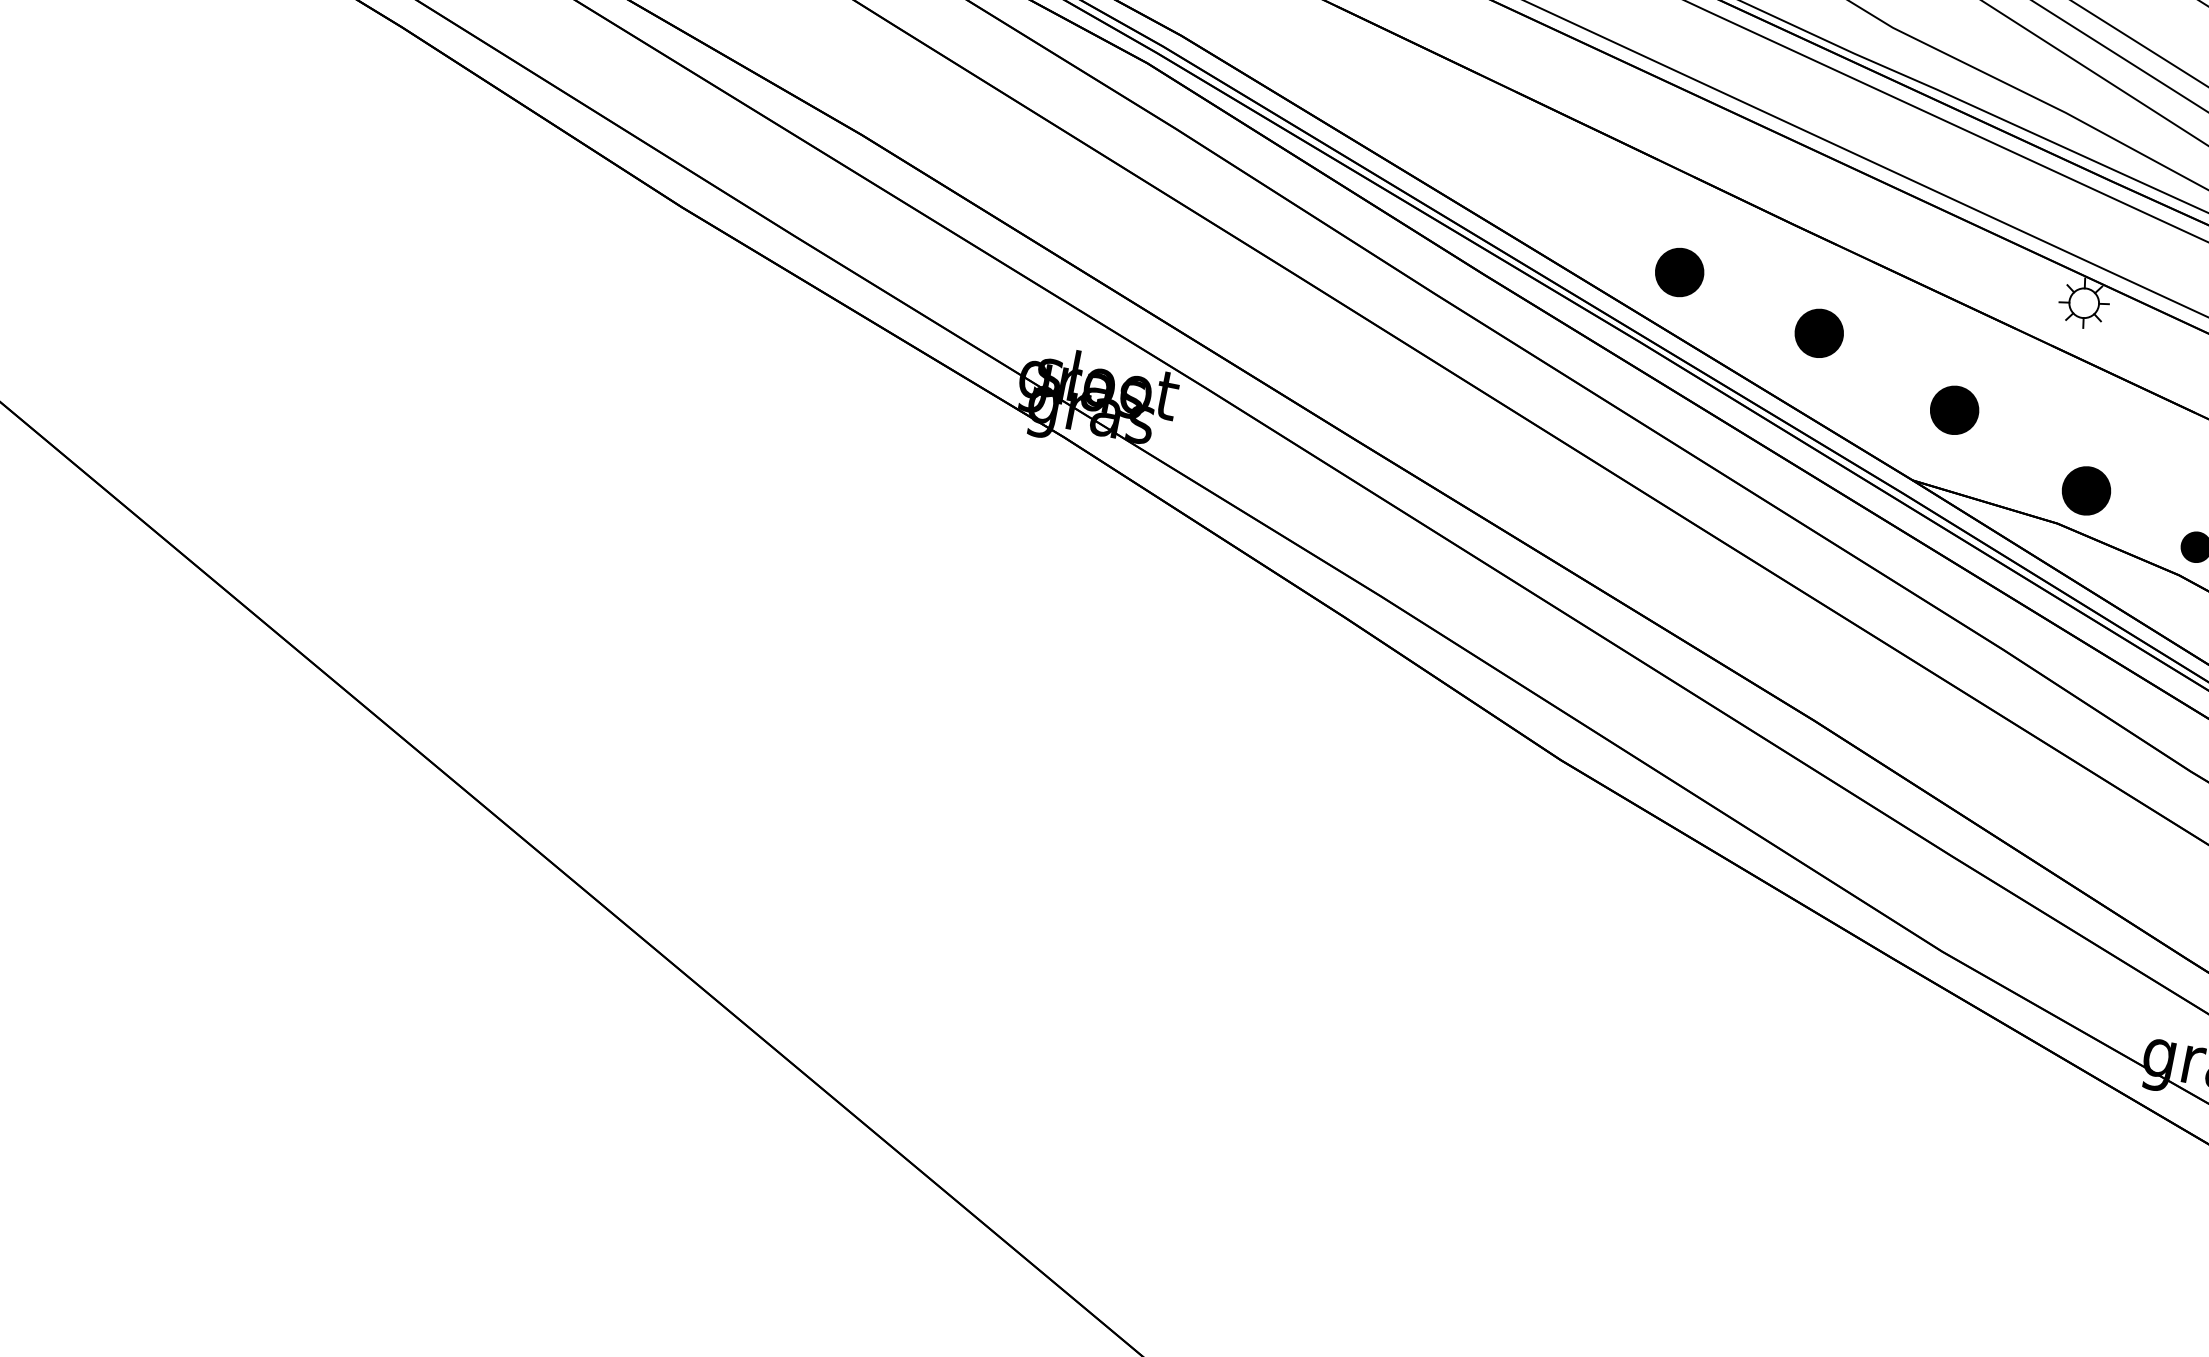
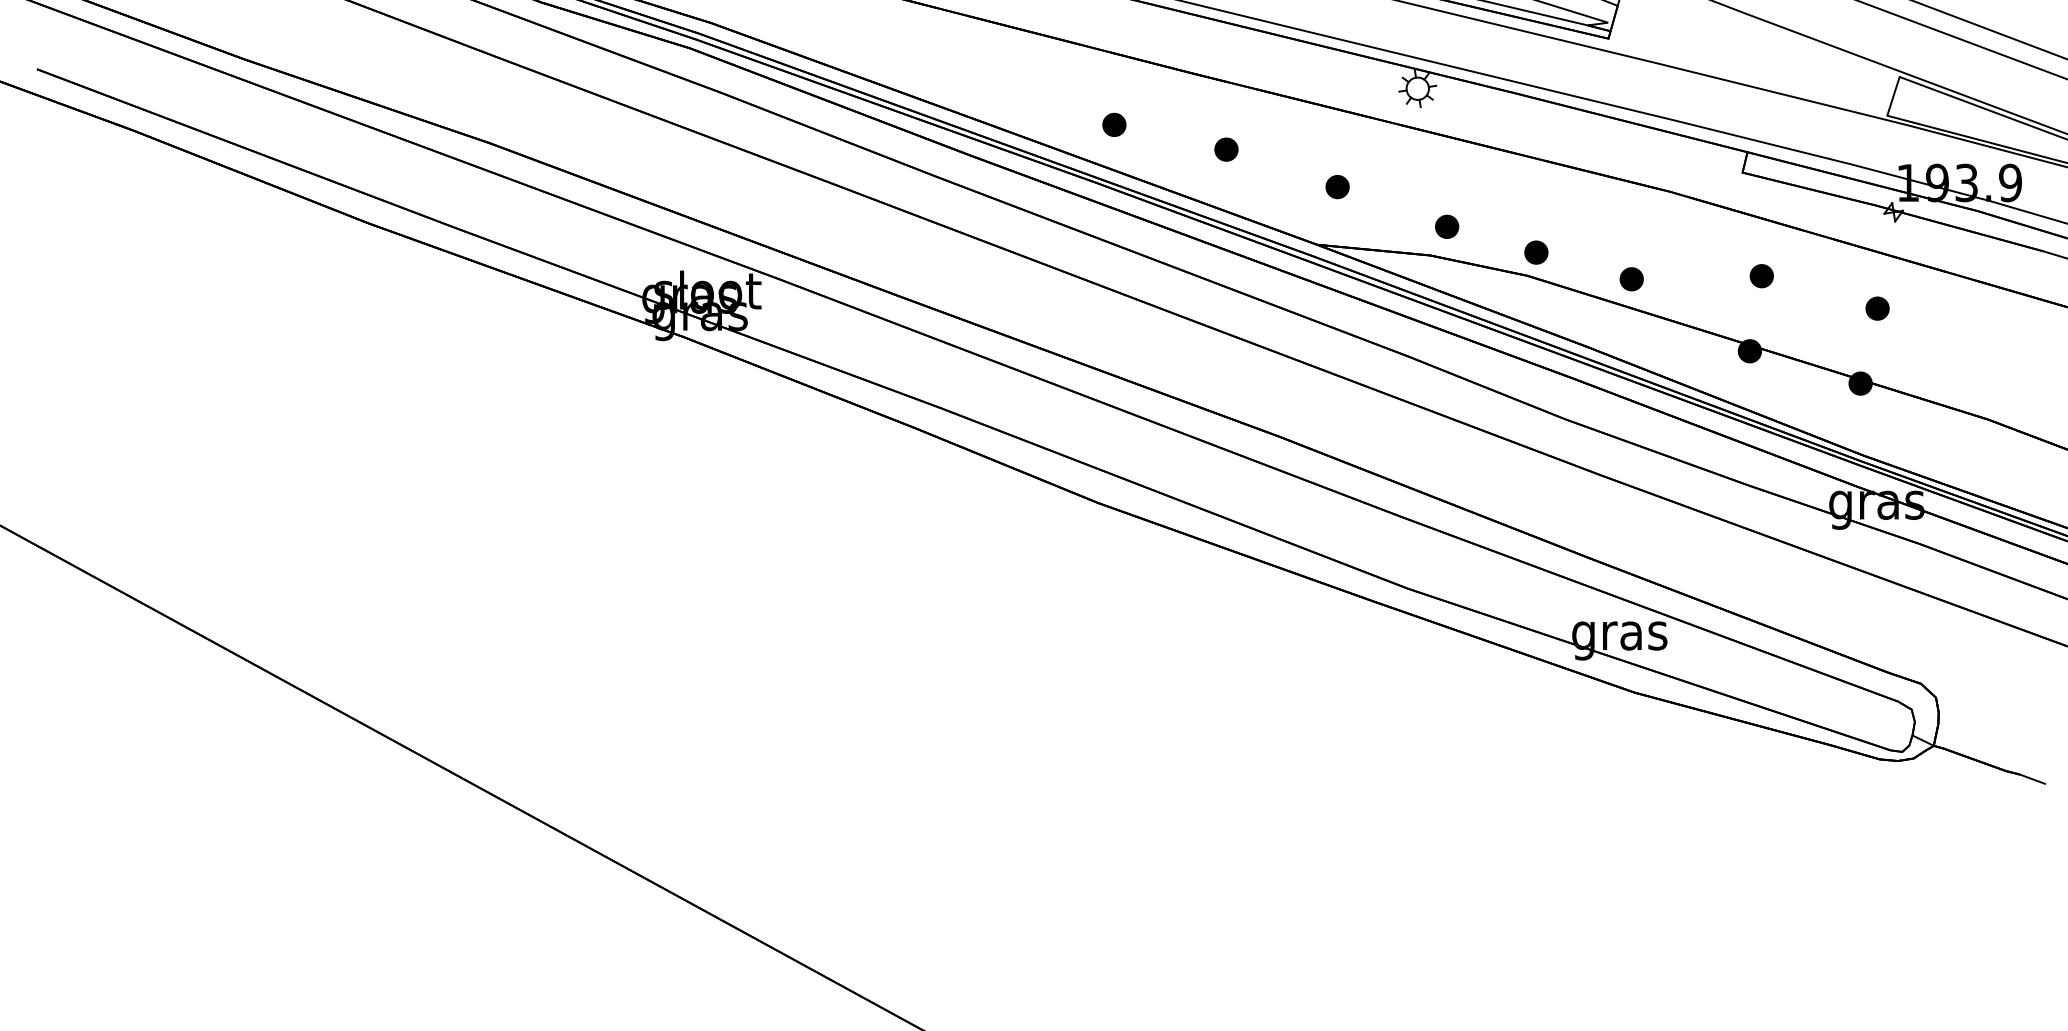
part: (1680, 271) -> (1114, 124), size x0.62
part: (1819, 333) -> (1226, 149), size x0.62
part: (1954, 411) -> (1337, 187), size x0.62
part: (2087, 490) -> (1447, 226), size x0.62

